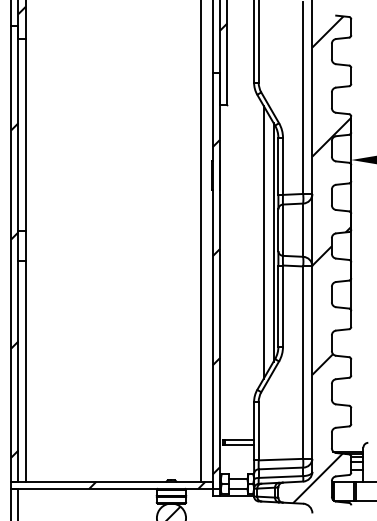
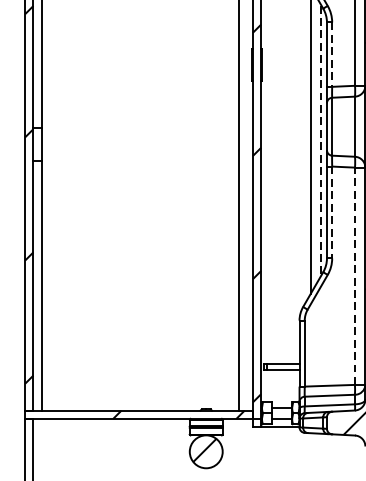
line: (283, 166) -> (332, 54), solid -> dashed
line: (273, 242) -> (321, 140), solid -> dashed
line: (283, 306) -> (332, 212), solid -> dashed
line: (303, 362) -> (355, 276), solid -> dashed

